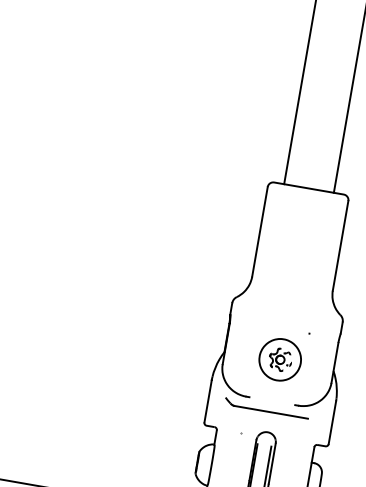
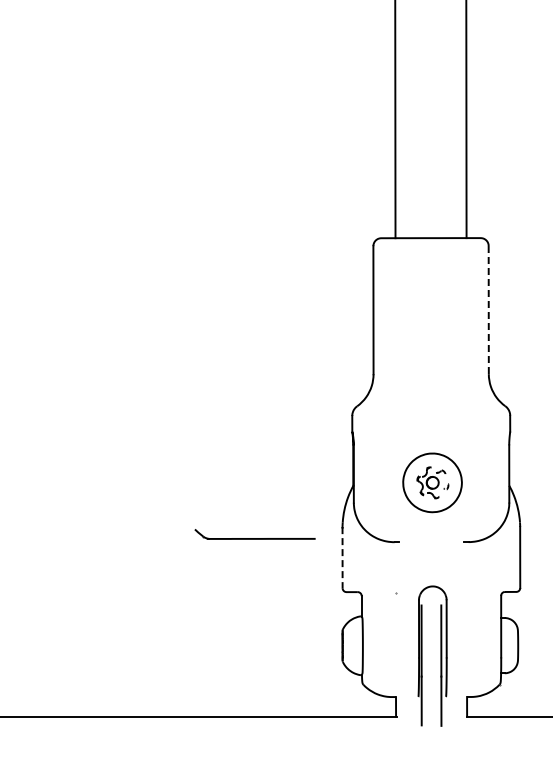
line: (340, 246) -> (488, 310), solid -> dashed
line: (208, 401) -> (342, 557), solid -> dashed
part: (266, 408) -> (254, 534), moved

